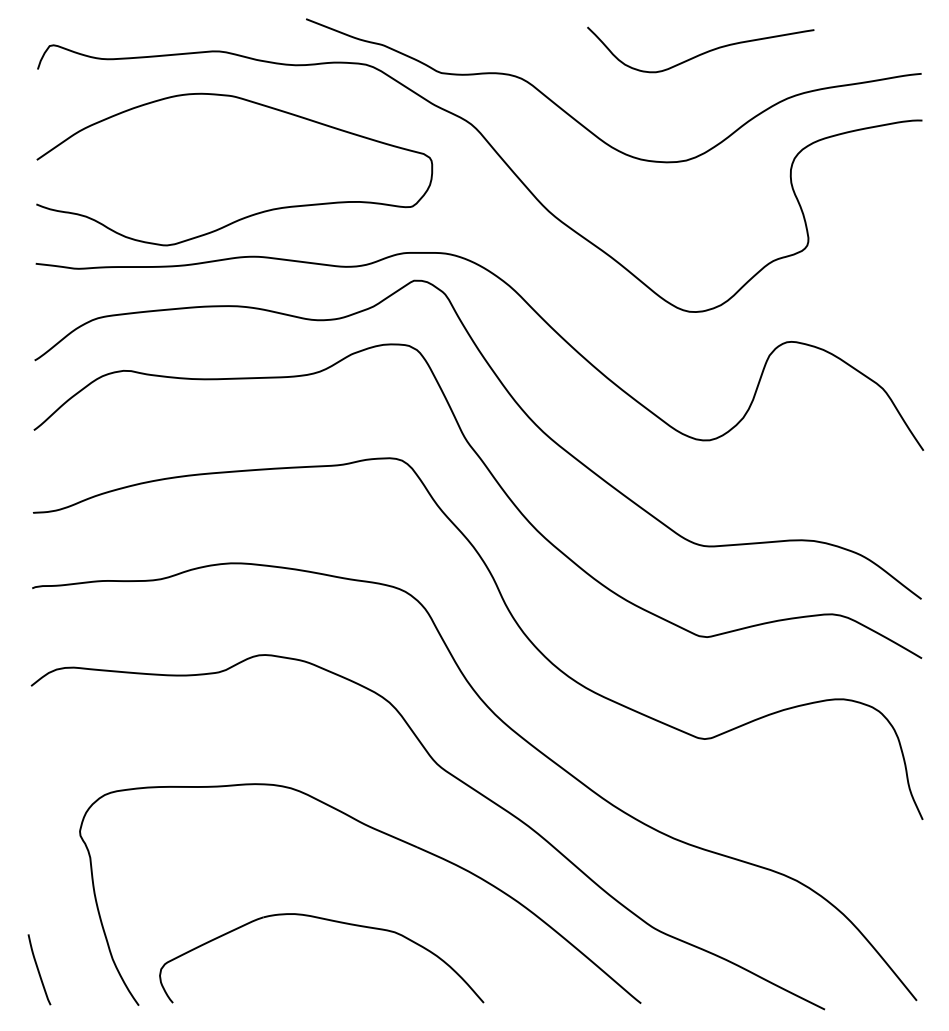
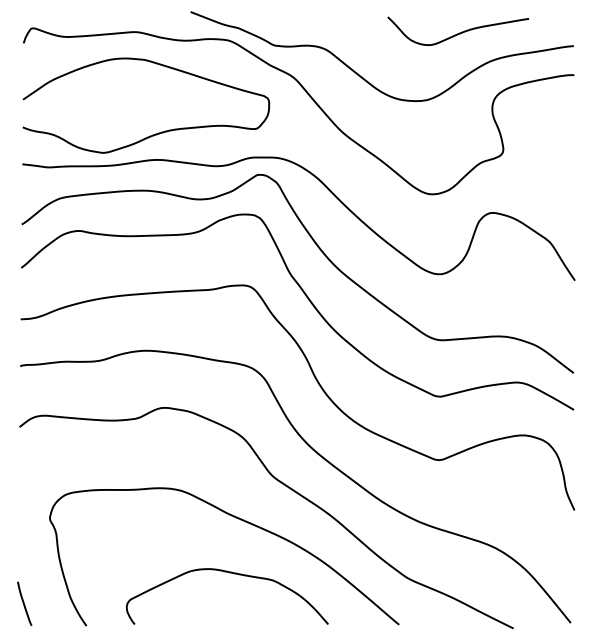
curve: (702, 52) -> (459, 32), moved
part: (325, 921) -> (229, 573), moved

